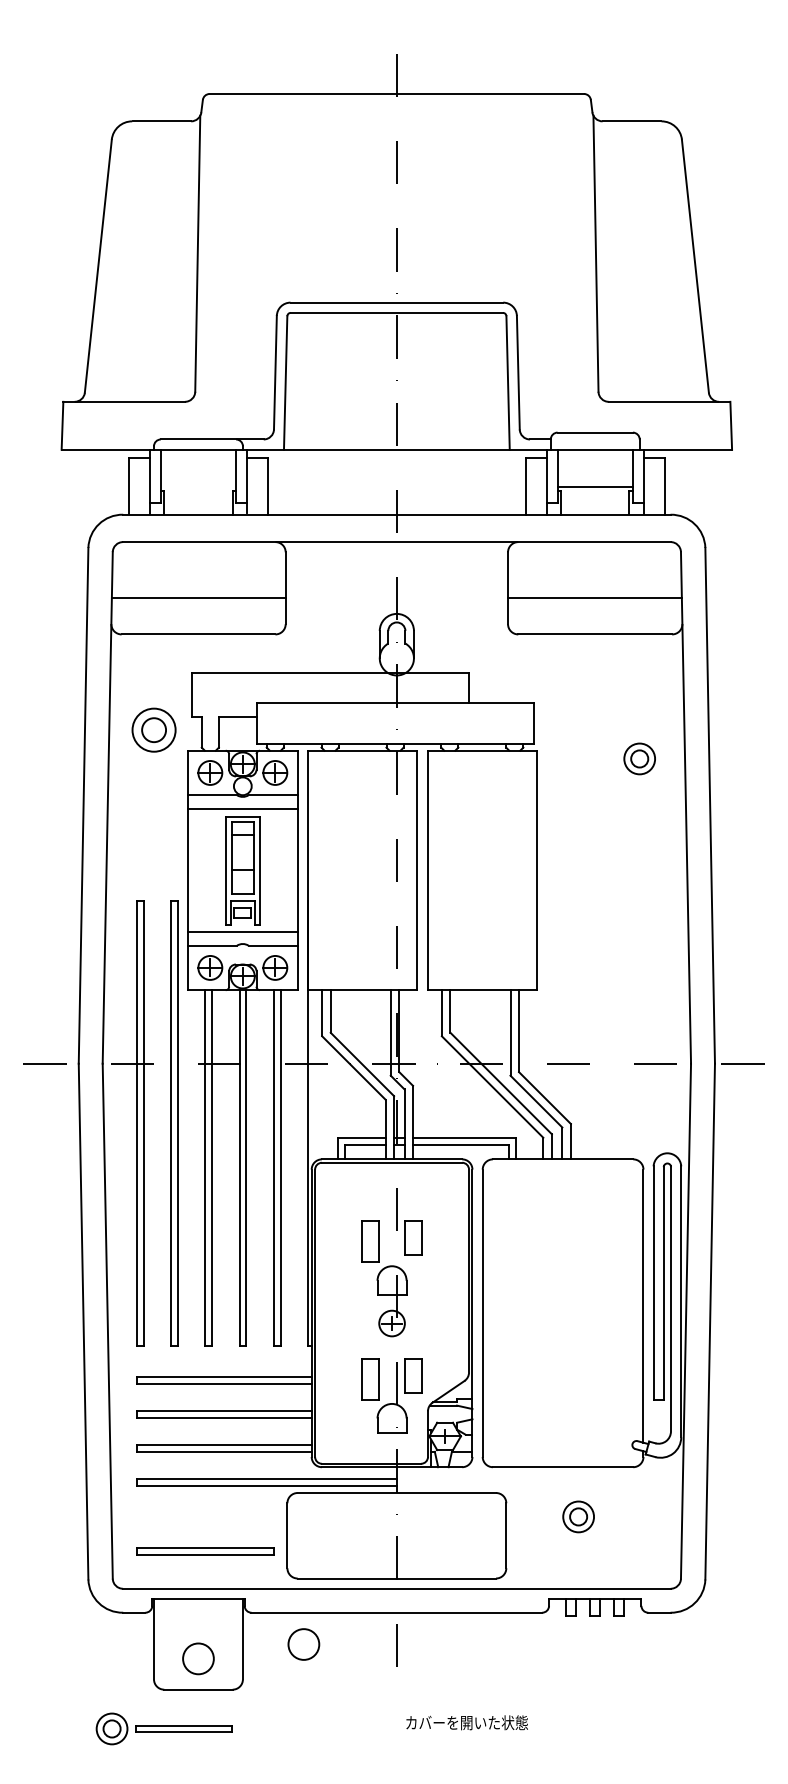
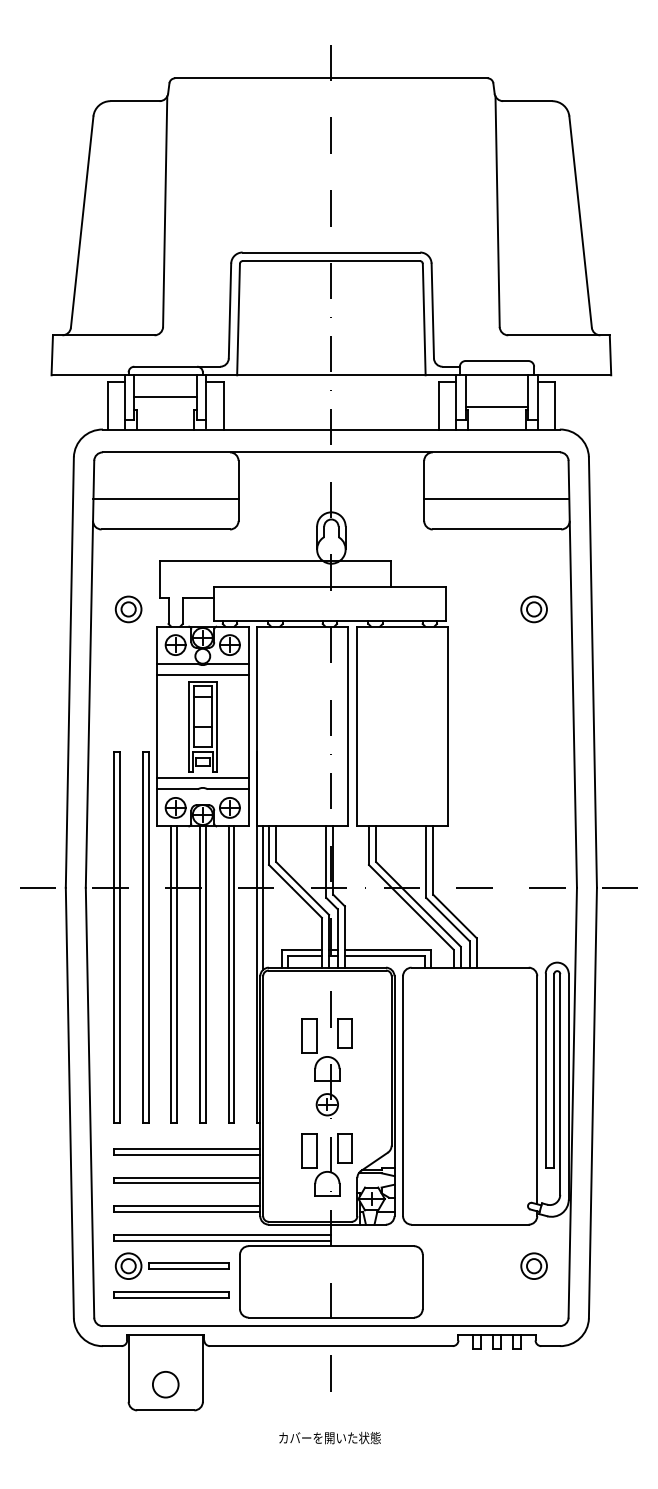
line: (198, 475) -> (165, 396), added
part: (153, 730) -> (128, 609), size x0.71
part: (638, 759) -> (533, 609), moved
line: (314, 1076) -> (262, 898), added
part: (577, 1516) -> (533, 1265), moved
circle: (303, 1644) -> (253, 1372), removed
text: (466, 1722) -> (329, 1437), moved
part: (163, 1728) -> (171, 1265), moved

